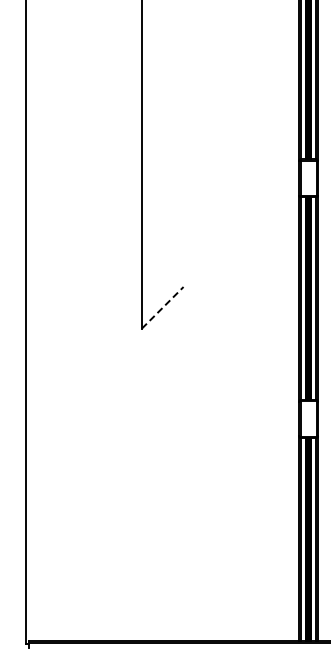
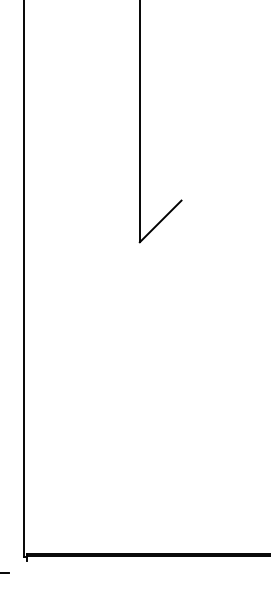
line: (163, 307) -> (161, 221), dashed -> solid

